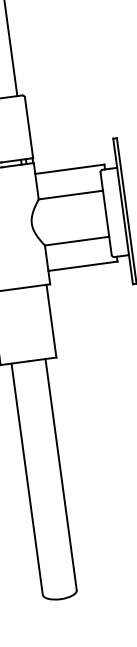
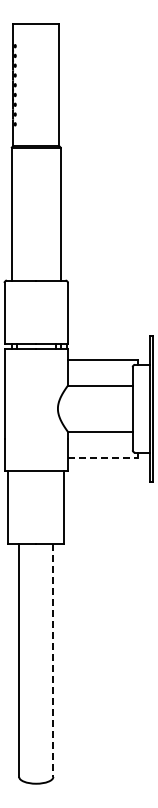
line: (82, 266) -> (102, 457), solid -> dashed
line: (61, 475) -> (53, 661), solid -> dashed

